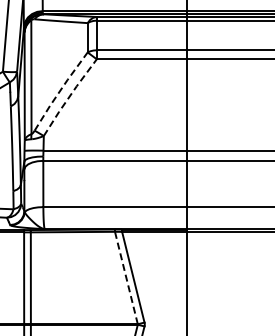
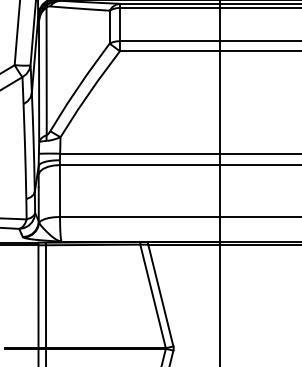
line: (60, 90) -> (79, 86), dashed -> solid
line: (69, 97) -> (89, 94), dashed -> solid
line: (126, 278) -> (153, 296), dashed -> solid

